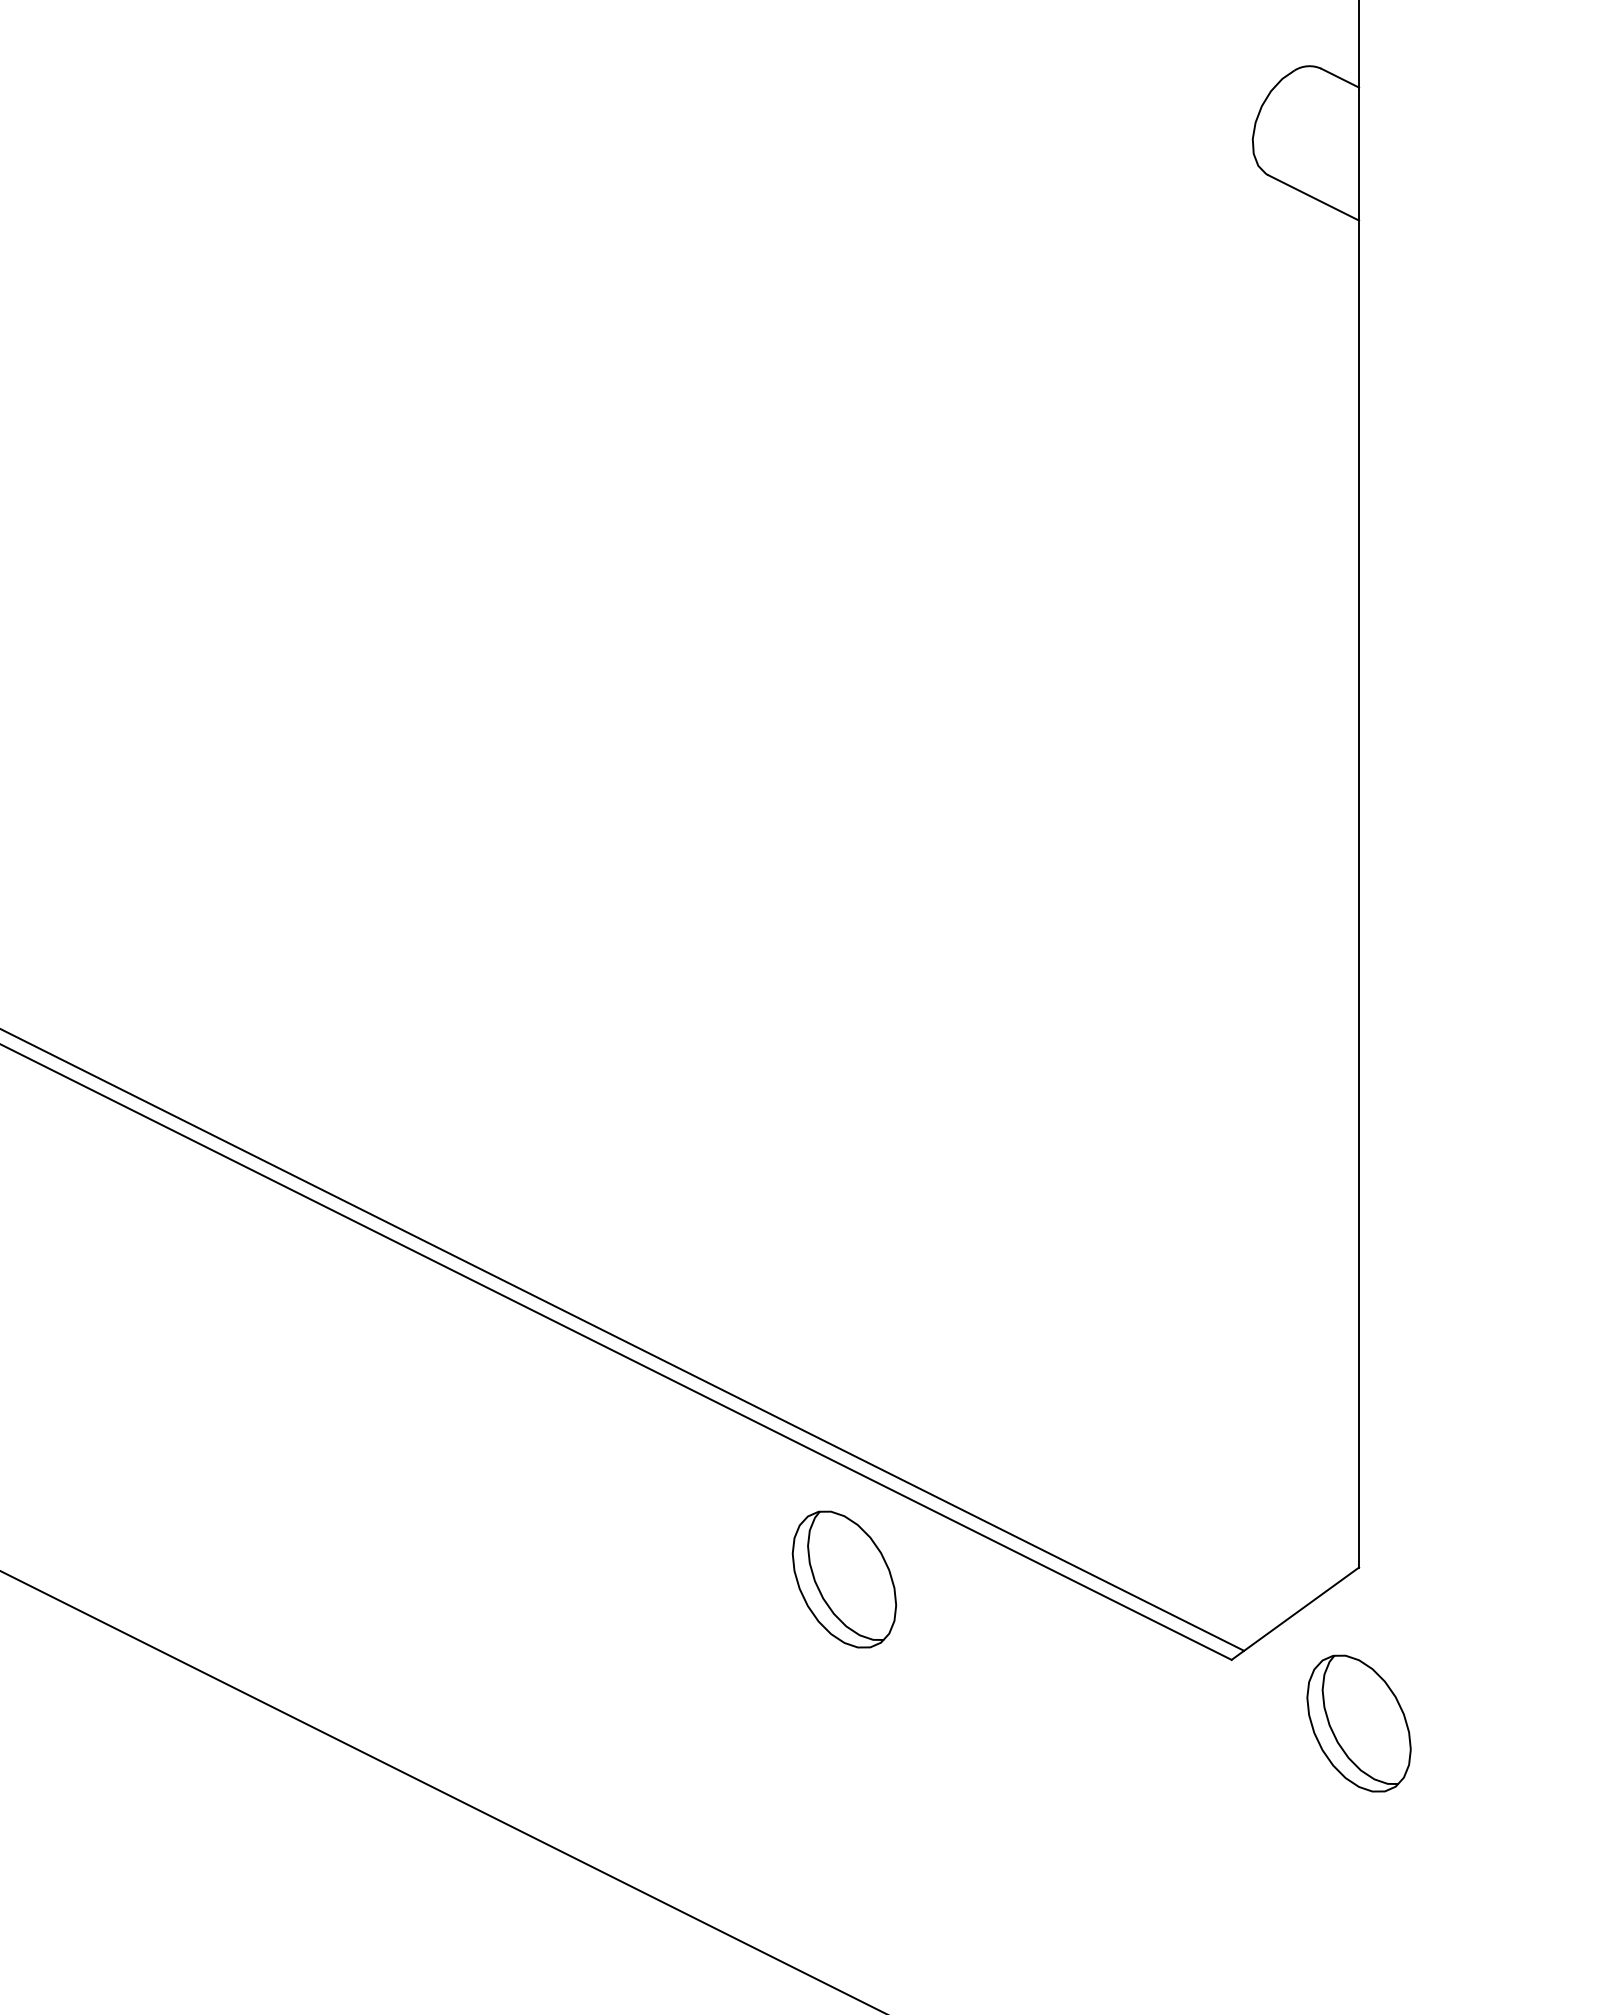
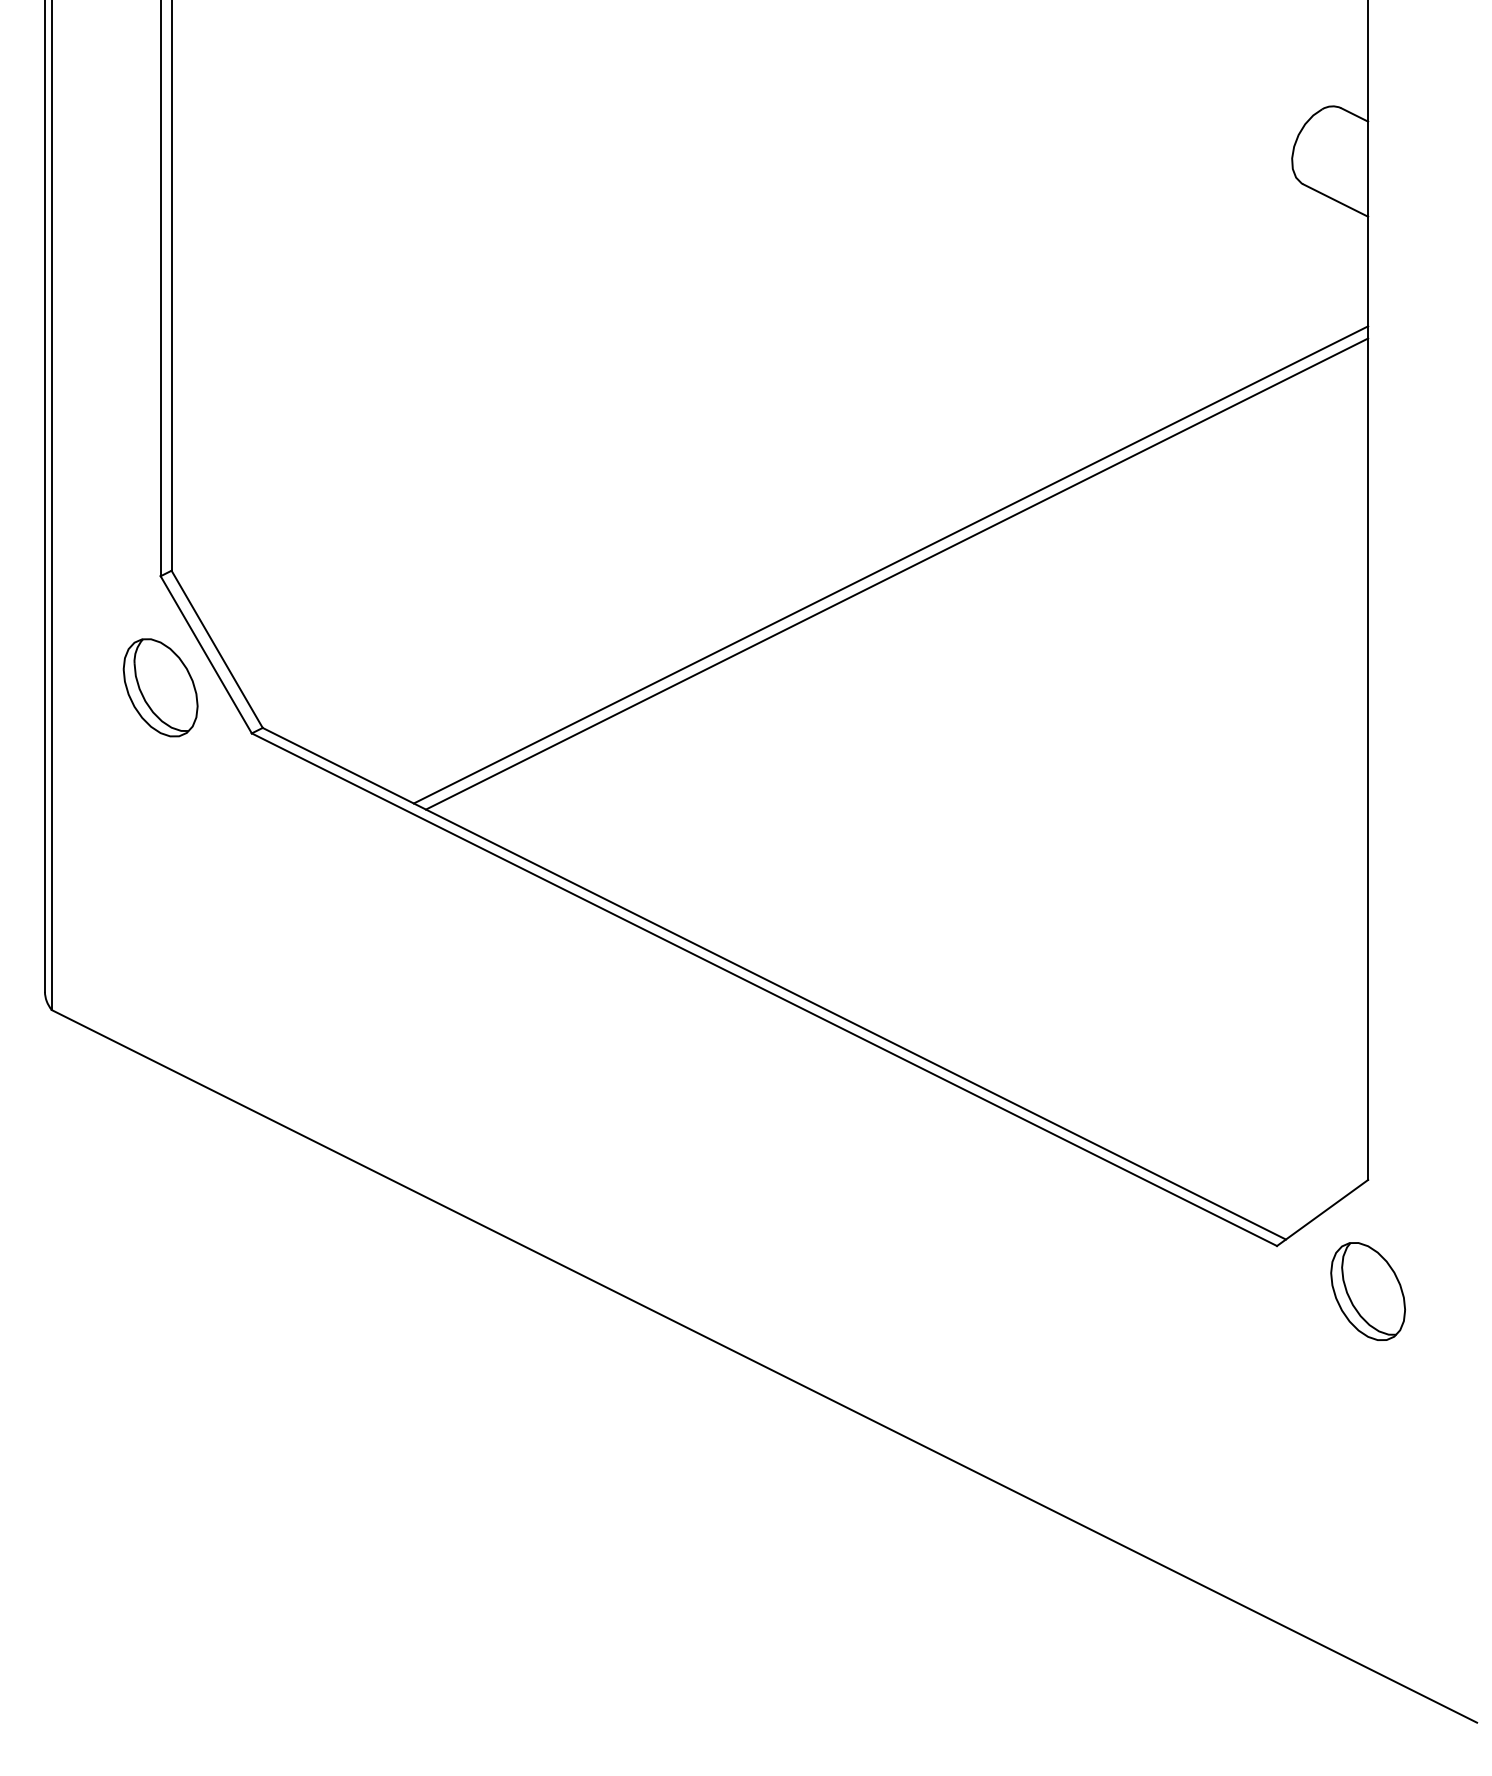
line: (691, 706) -> (890, 564), added
line: (700, 719) -> (897, 573), added
part: (843, 1579) -> (999, 1188), removed

